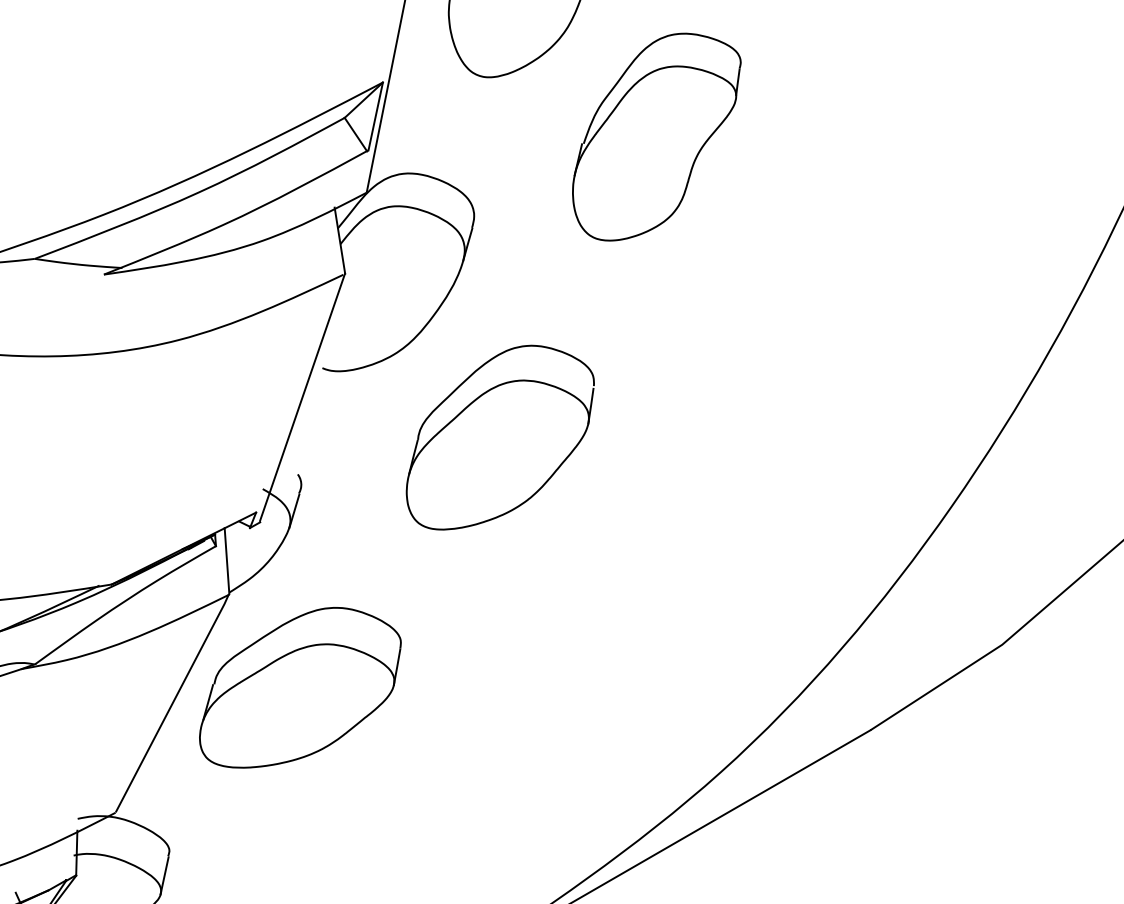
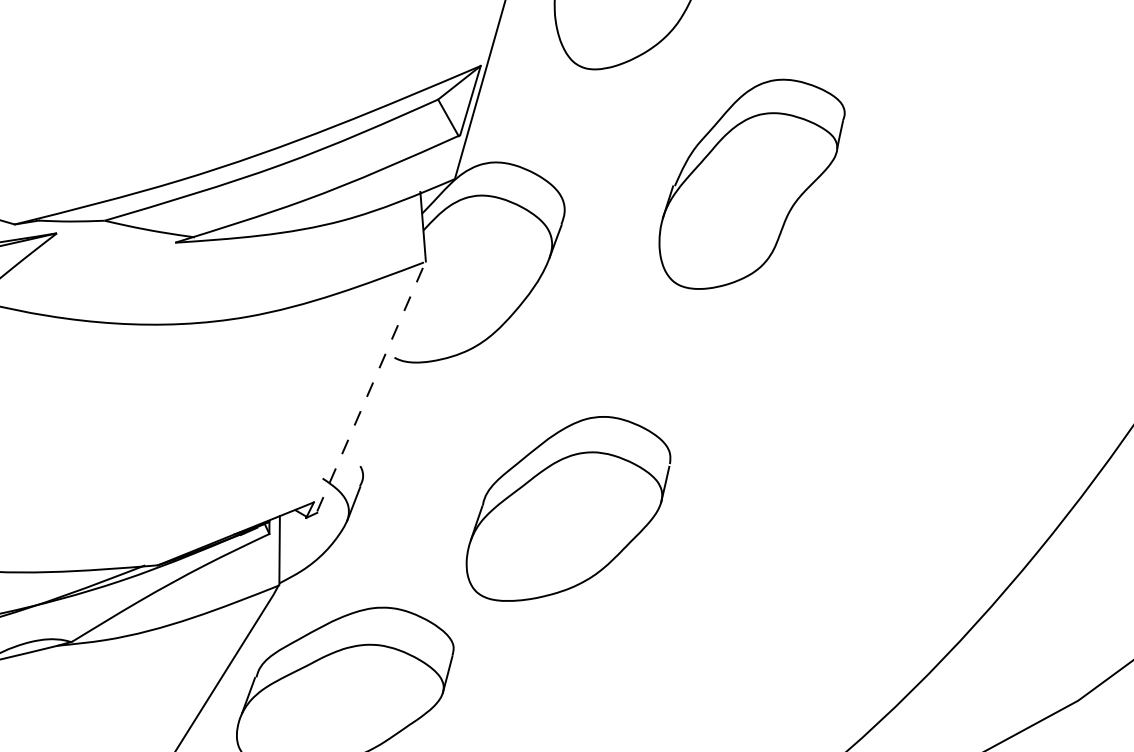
part: (656, 136) -> (751, 184), moved
line: (302, 397) -> (371, 386), solid -> dashed
part: (499, 437) -> (567, 509), moved

